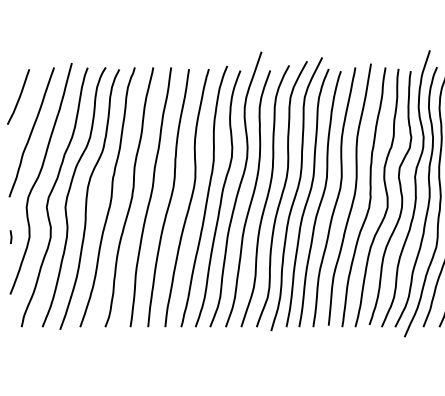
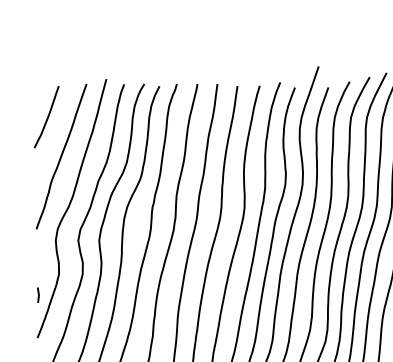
line: (10, 236) -> (37, 294), moved

